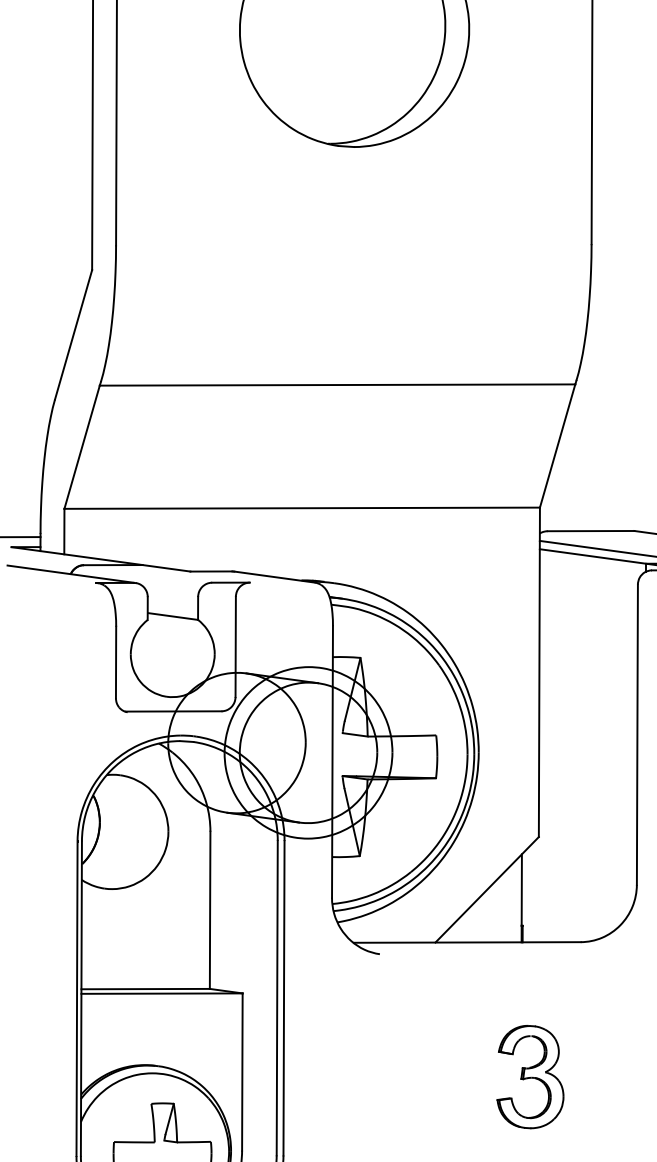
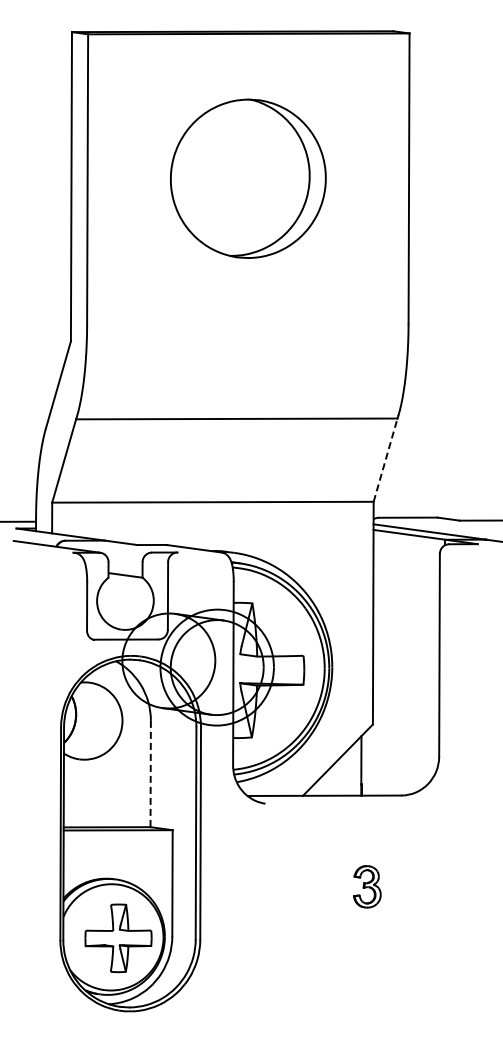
line: (557, 445) -> (385, 459), solid -> dashed
line: (209, 911) -> (150, 774), solid -> dashed
part: (530, 1076) -> (367, 886), size x0.6

